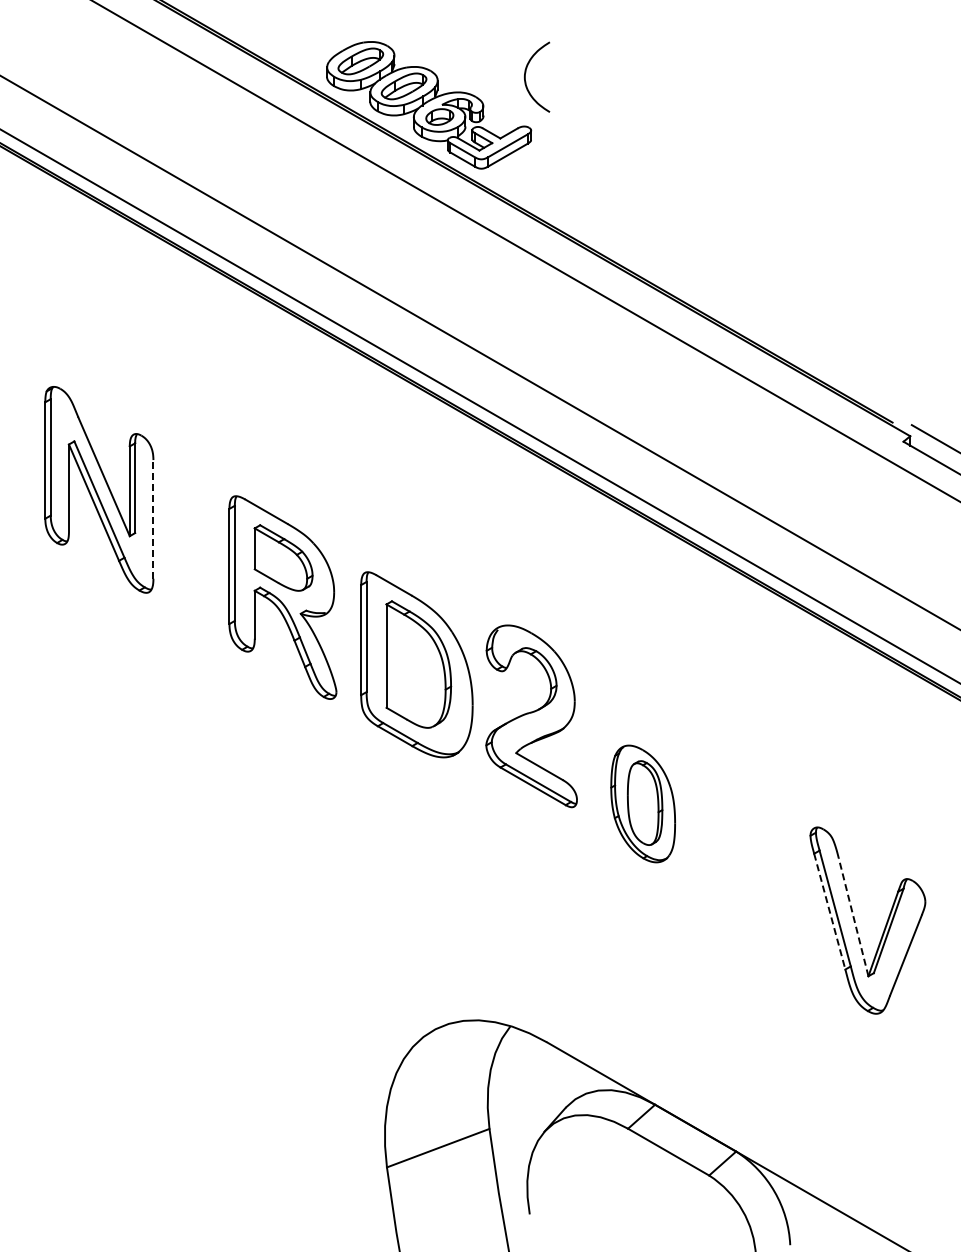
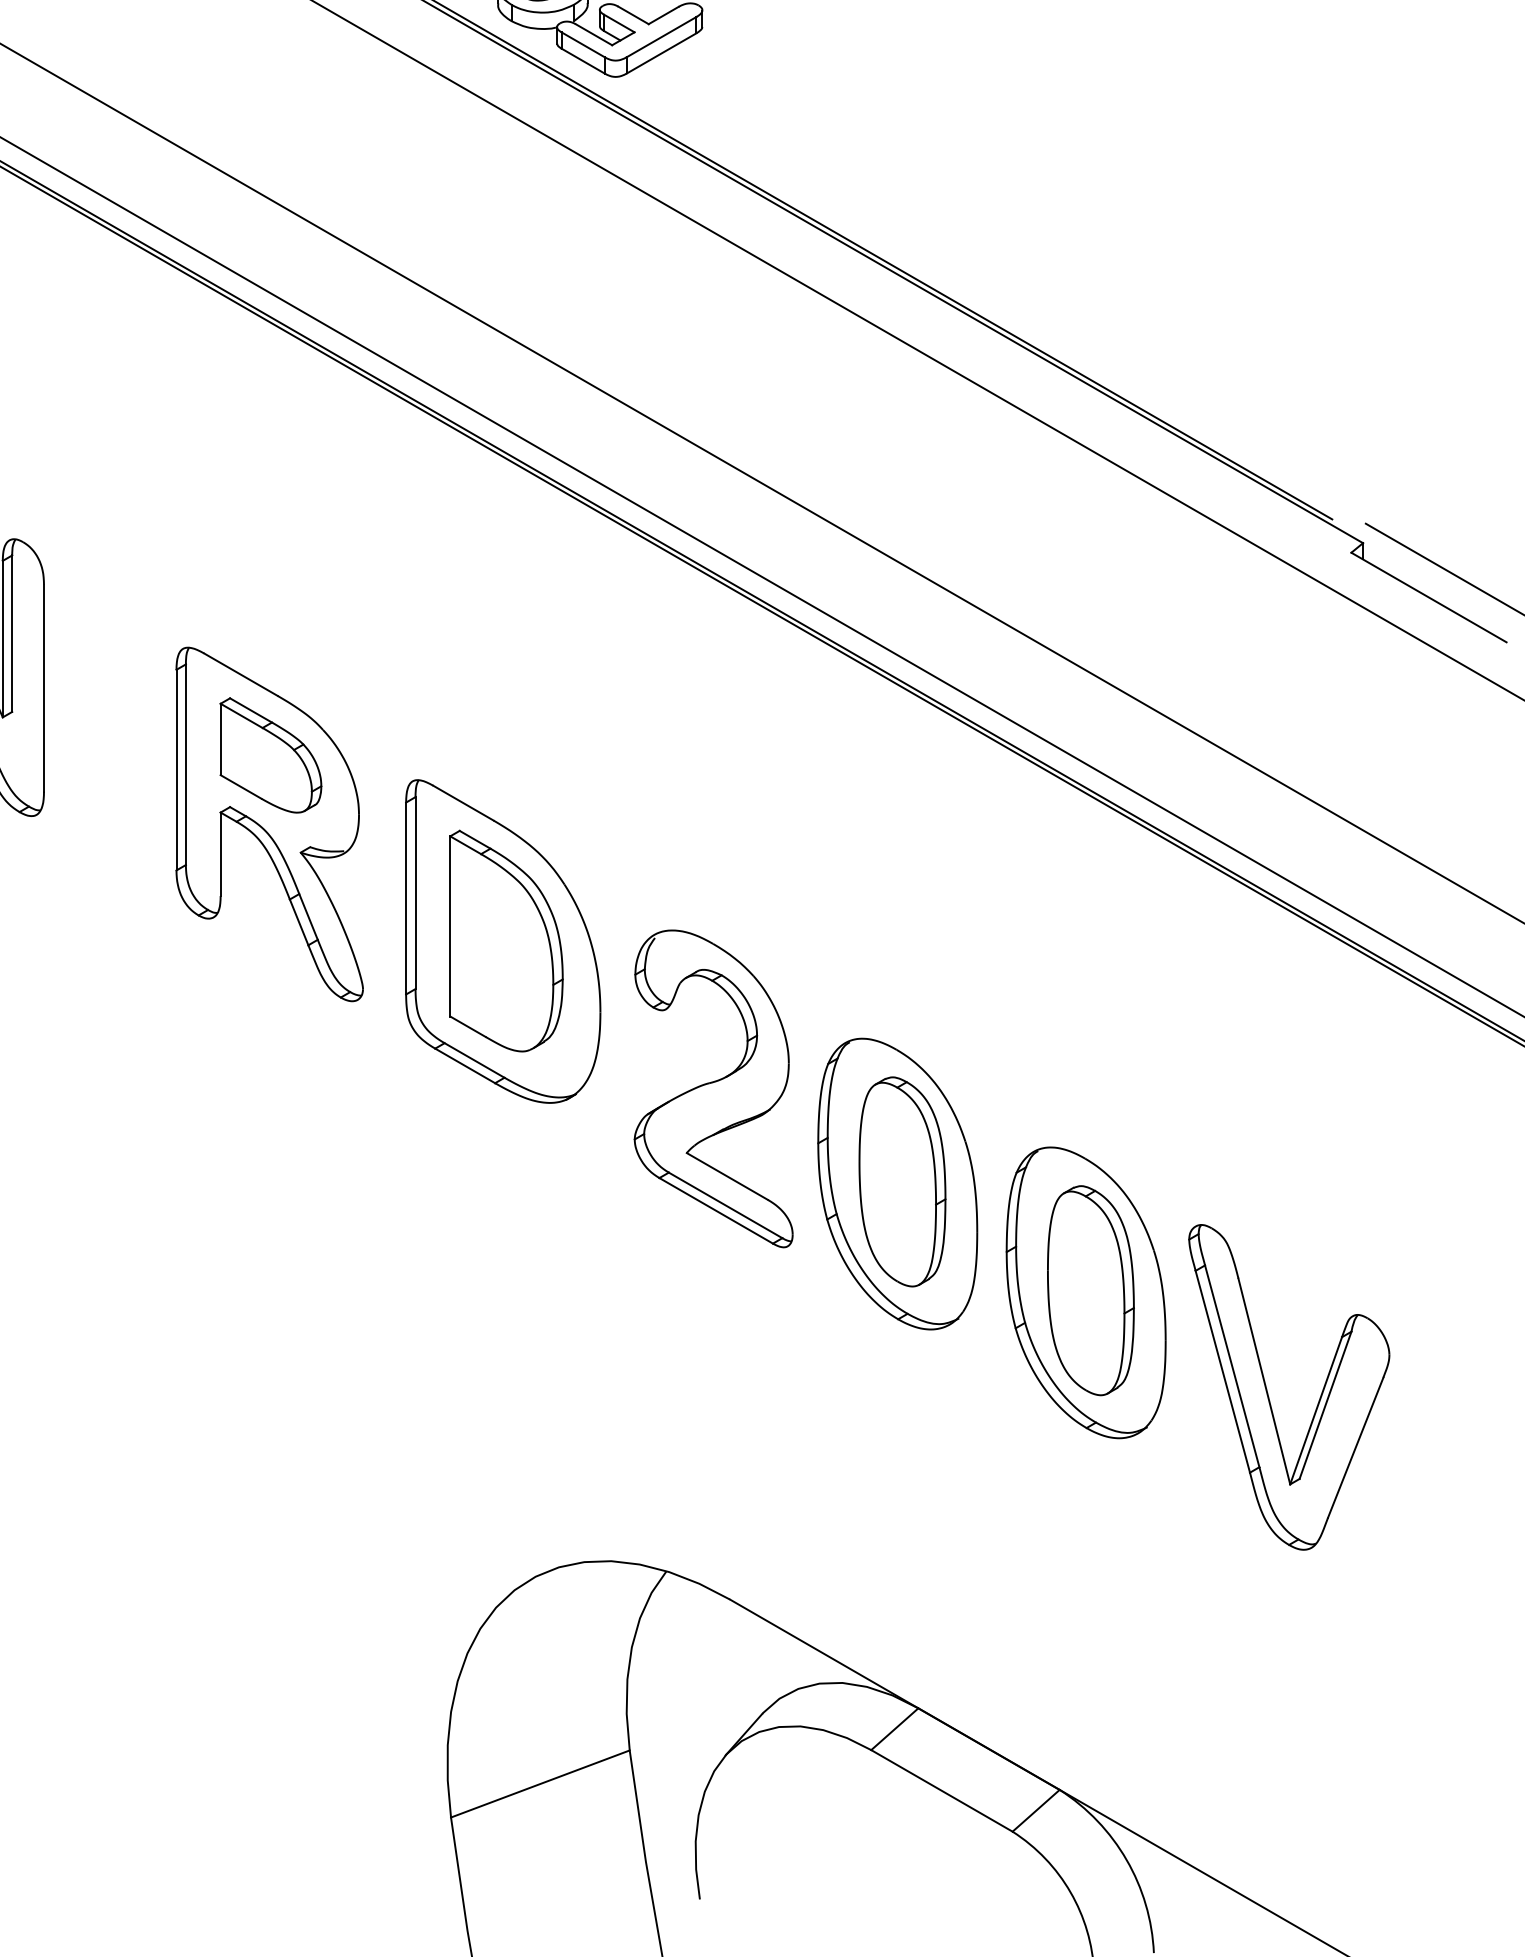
line: (153, 518) -> (44, 686), dashed -> solid
part: (531, 716) -> (713, 1089), moved
part: (642, 803) -> (896, 1183), size x1.43
part: (750, 866) -> (1084, 1293), added
line: (829, 911) -> (1222, 1371), dashed -> solid
line: (853, 917) -> (1264, 1381), dashed -> solid

